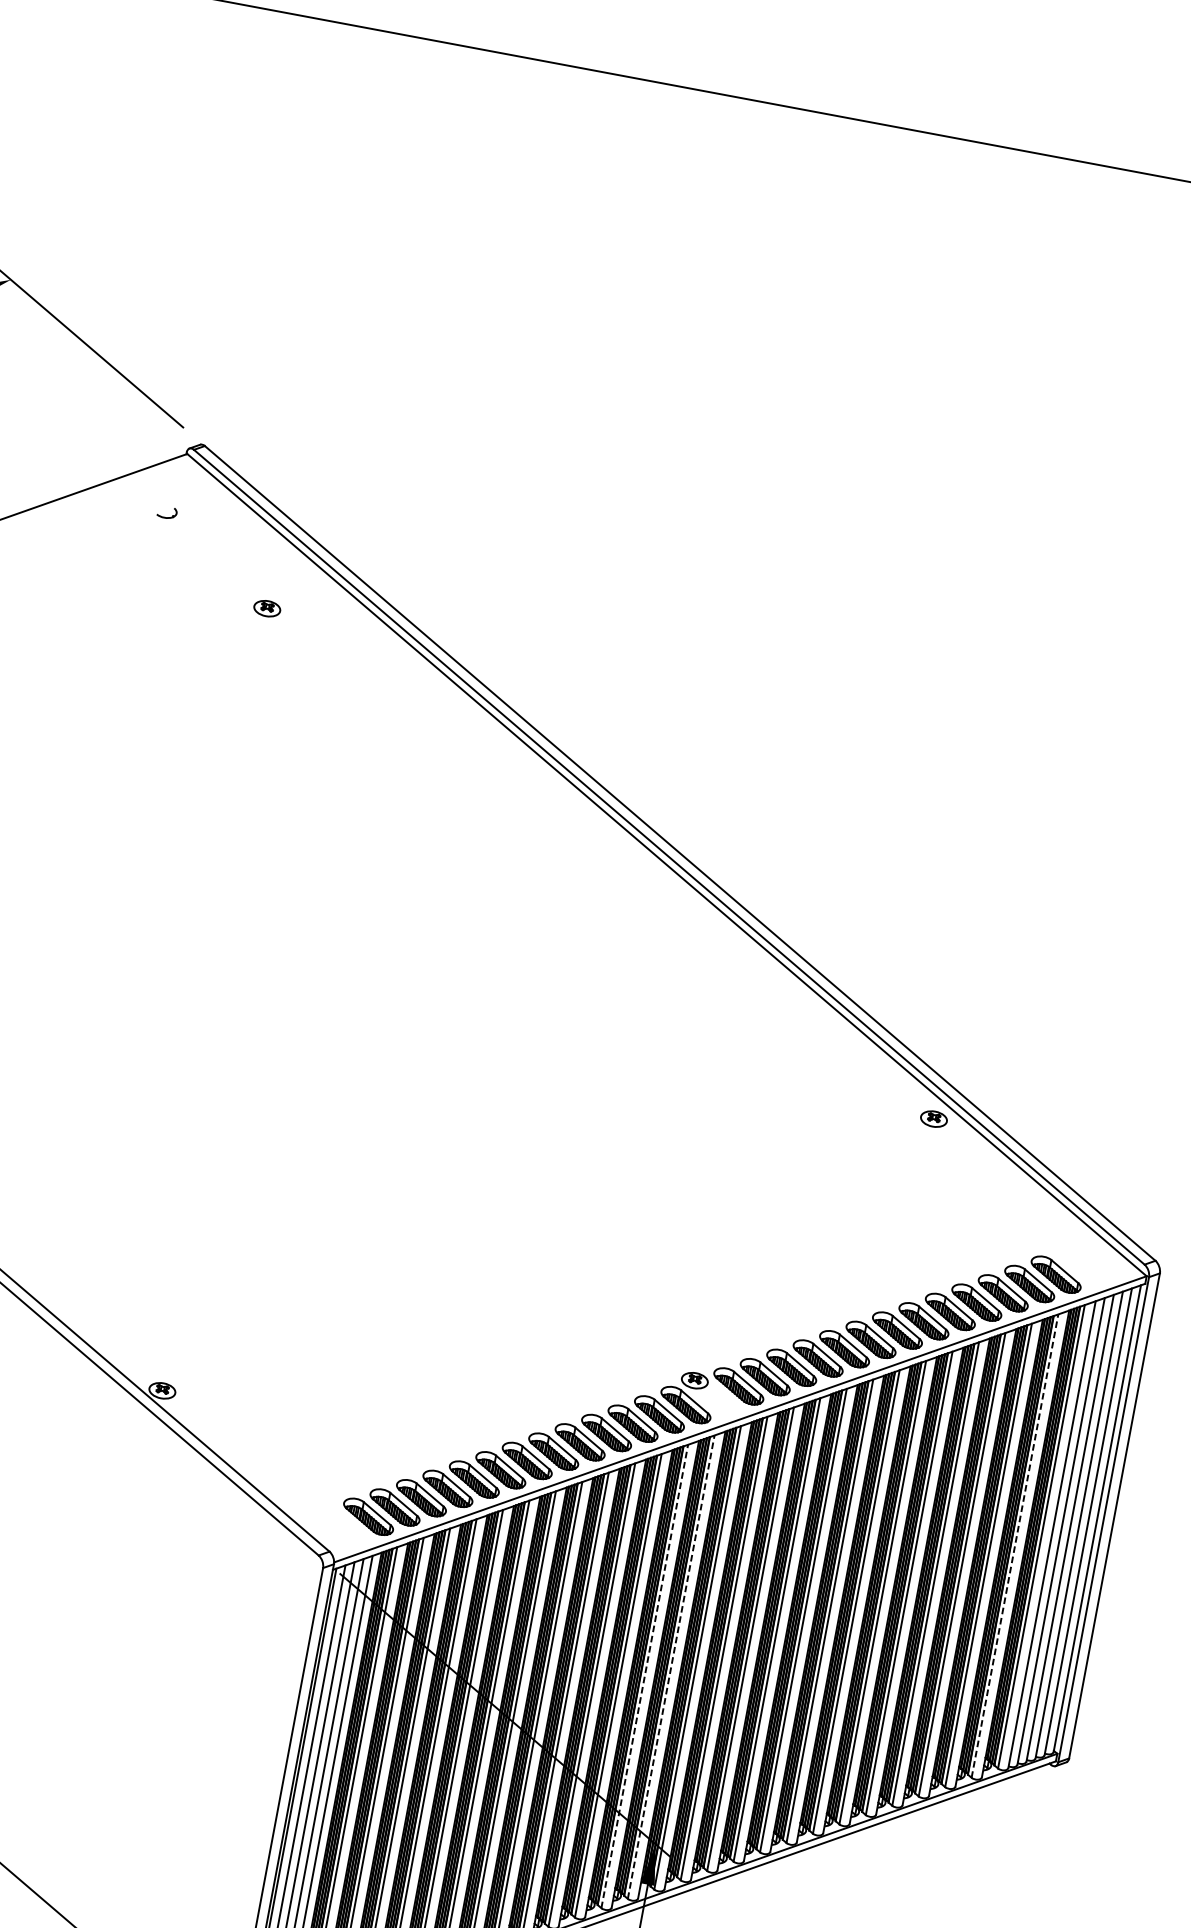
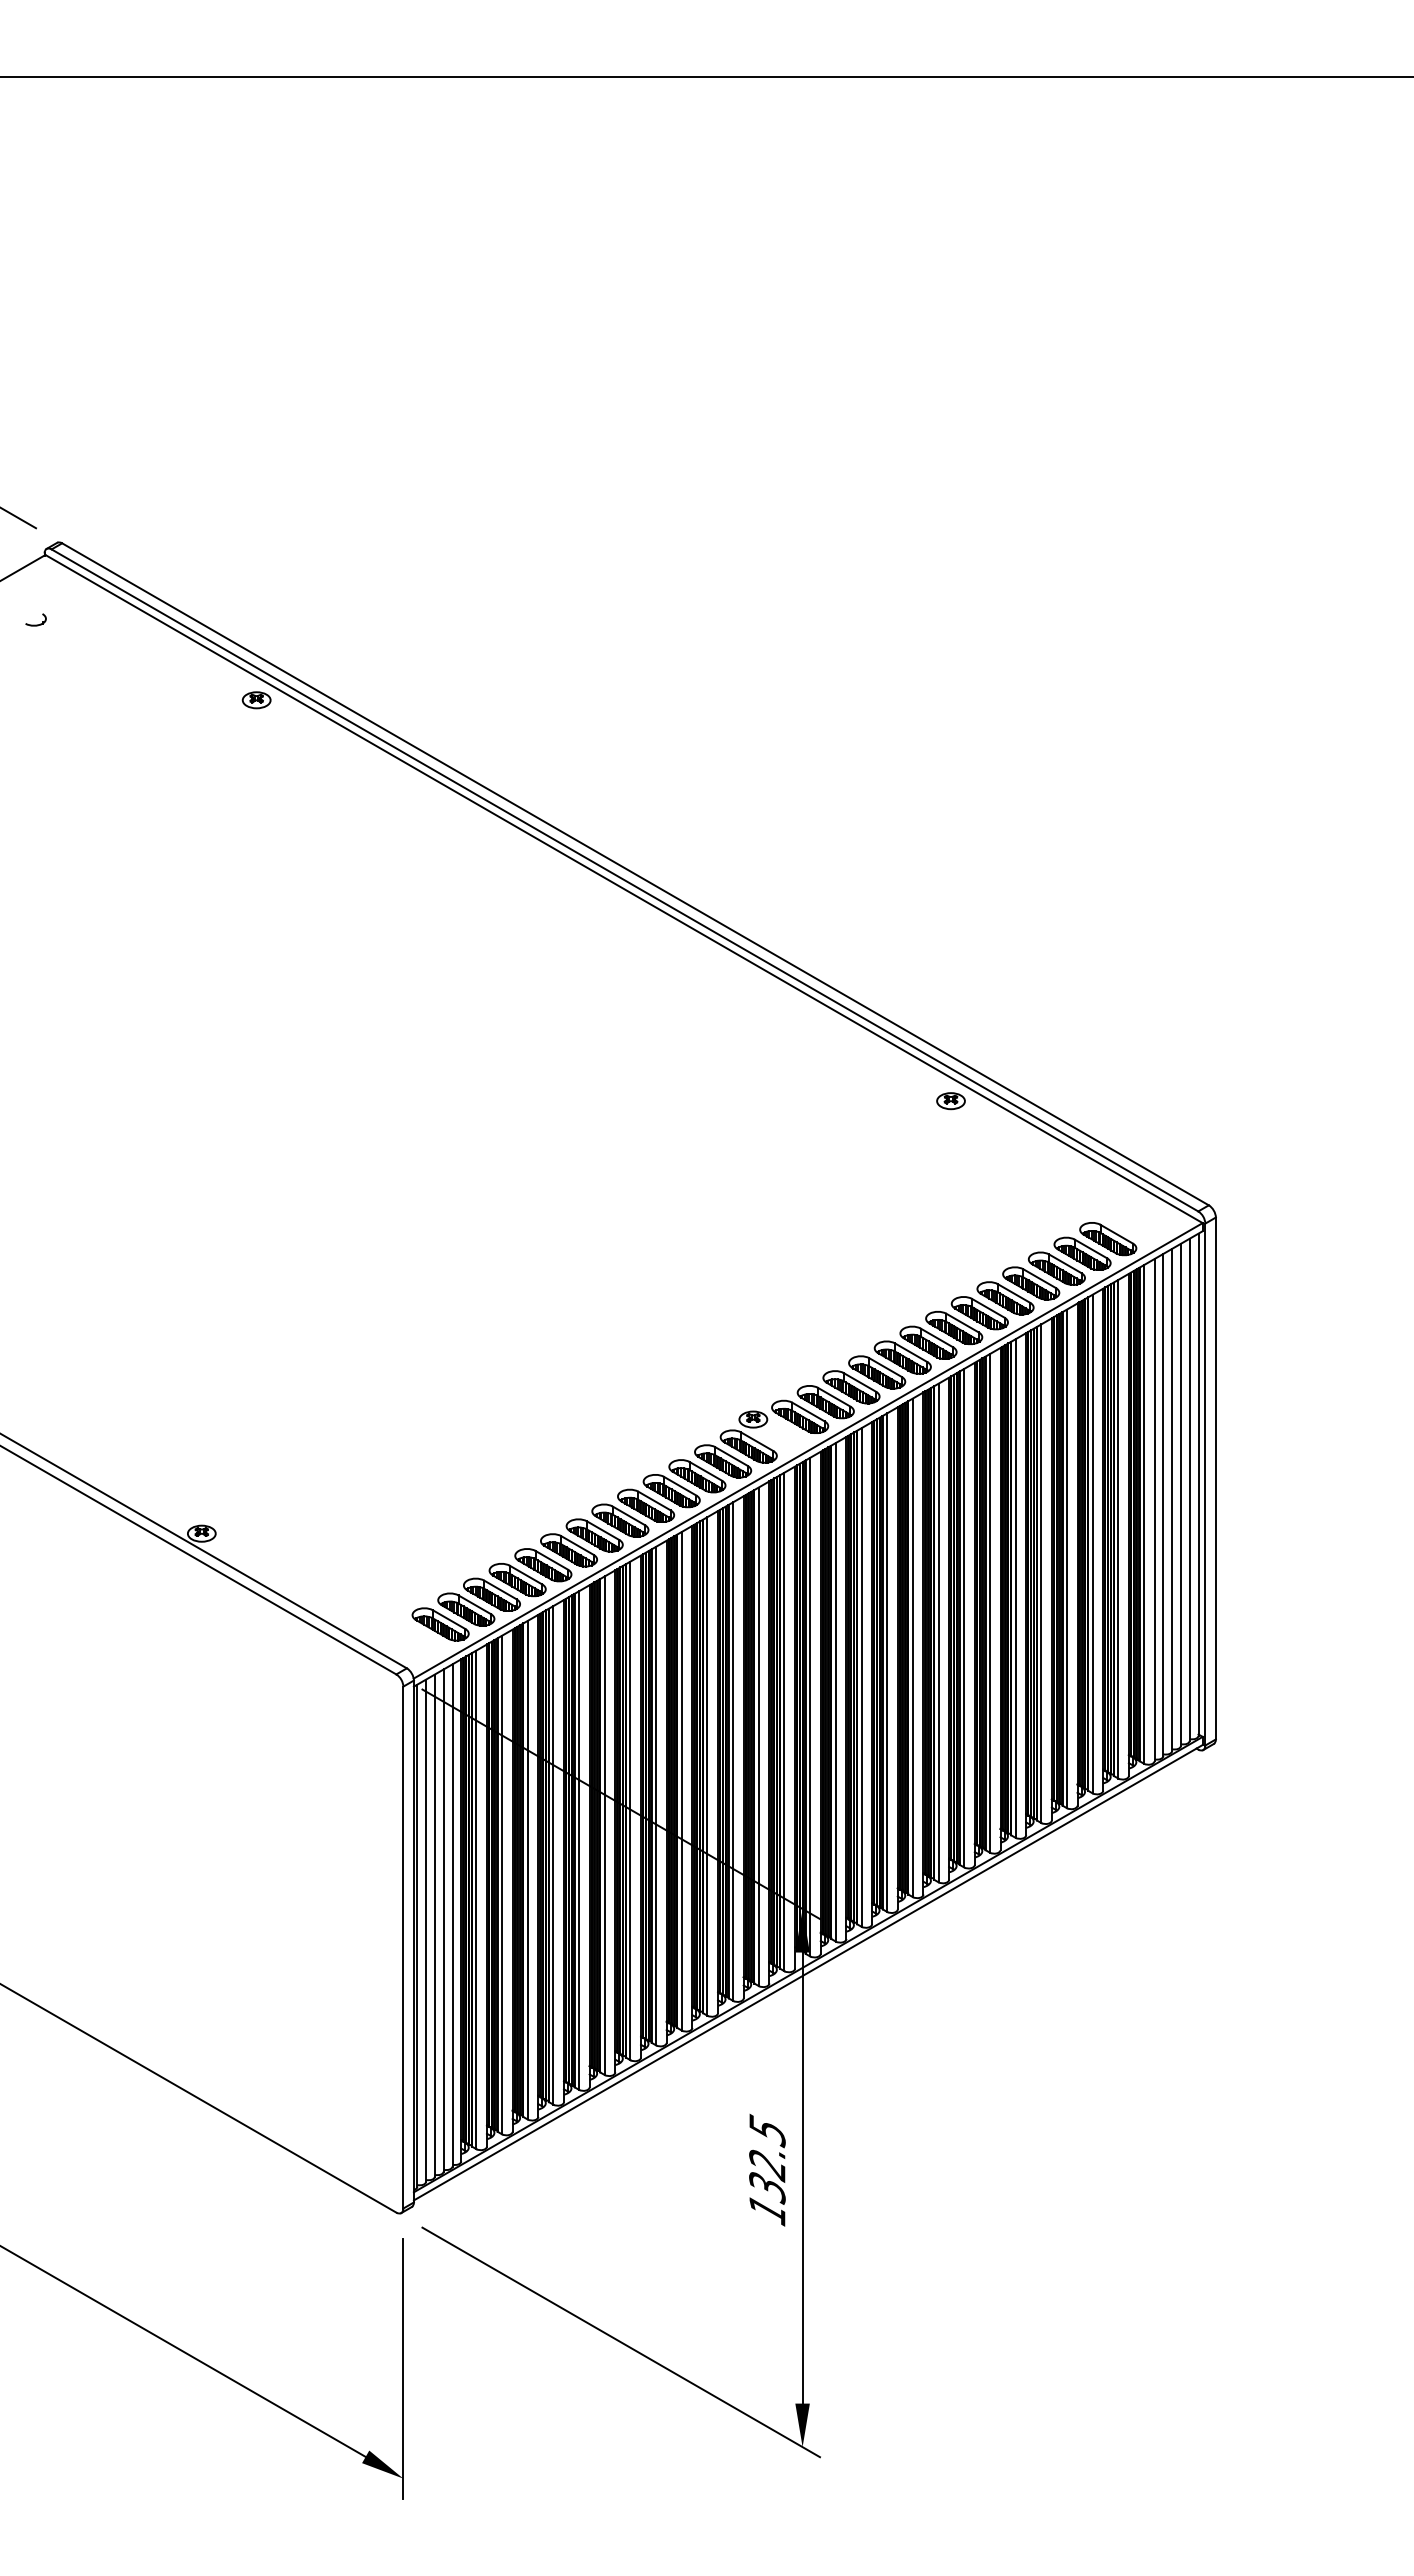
part: (267, 608) -> (256, 700), moved
line: (1015, 1545) -> (1118, 1528), dashed -> solid
line: (671, 1666) -> (784, 1721), dashed -> solid
line: (644, 1676) -> (758, 1736), dashed -> solid

